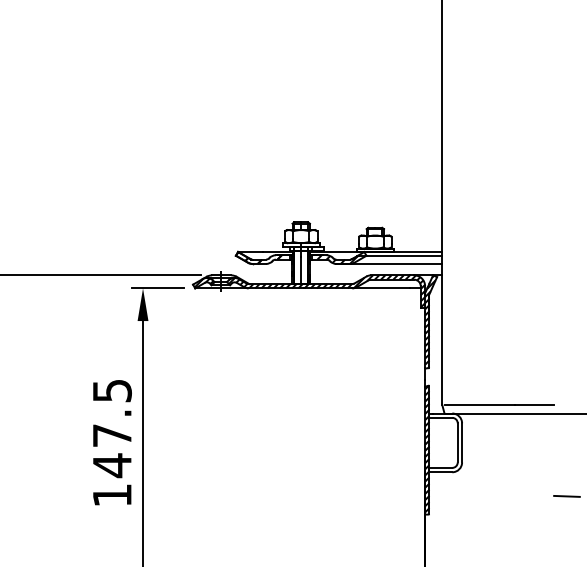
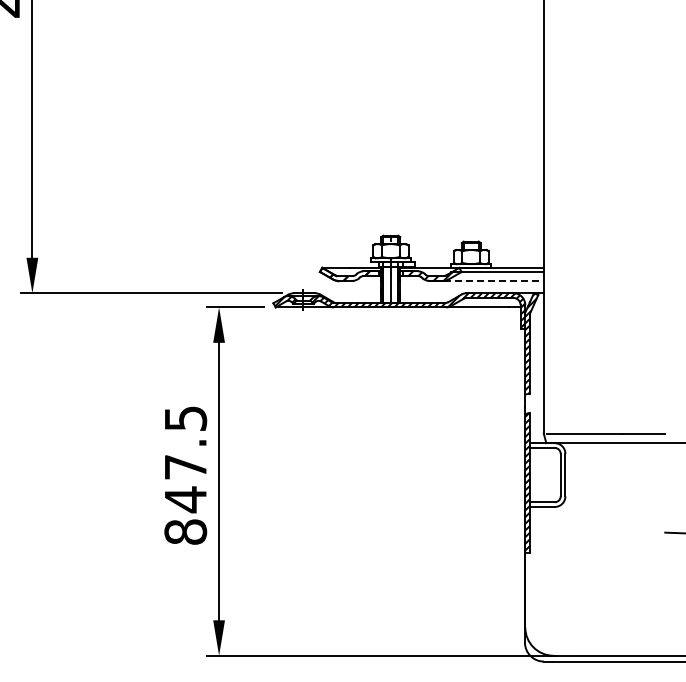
line: (396, 263) -> (494, 280), solid -> dashed
text: (112, 494) -> (185, 531), 147.5 -> 847.5

